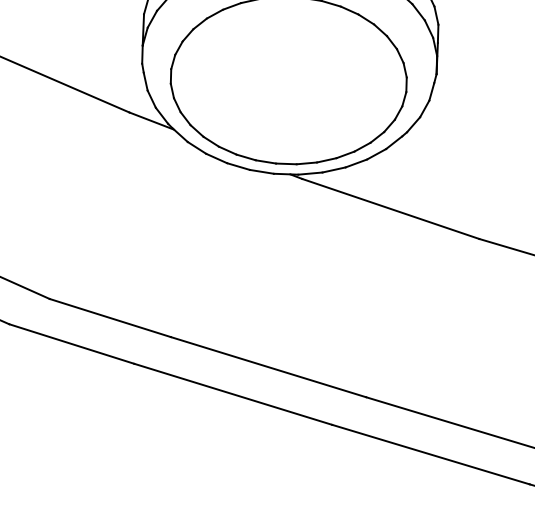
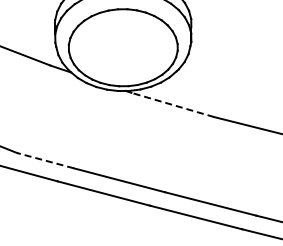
line: (390, 207) -> (172, 104), solid -> dashed
line: (110, 317) -> (45, 160), solid -> dashed

